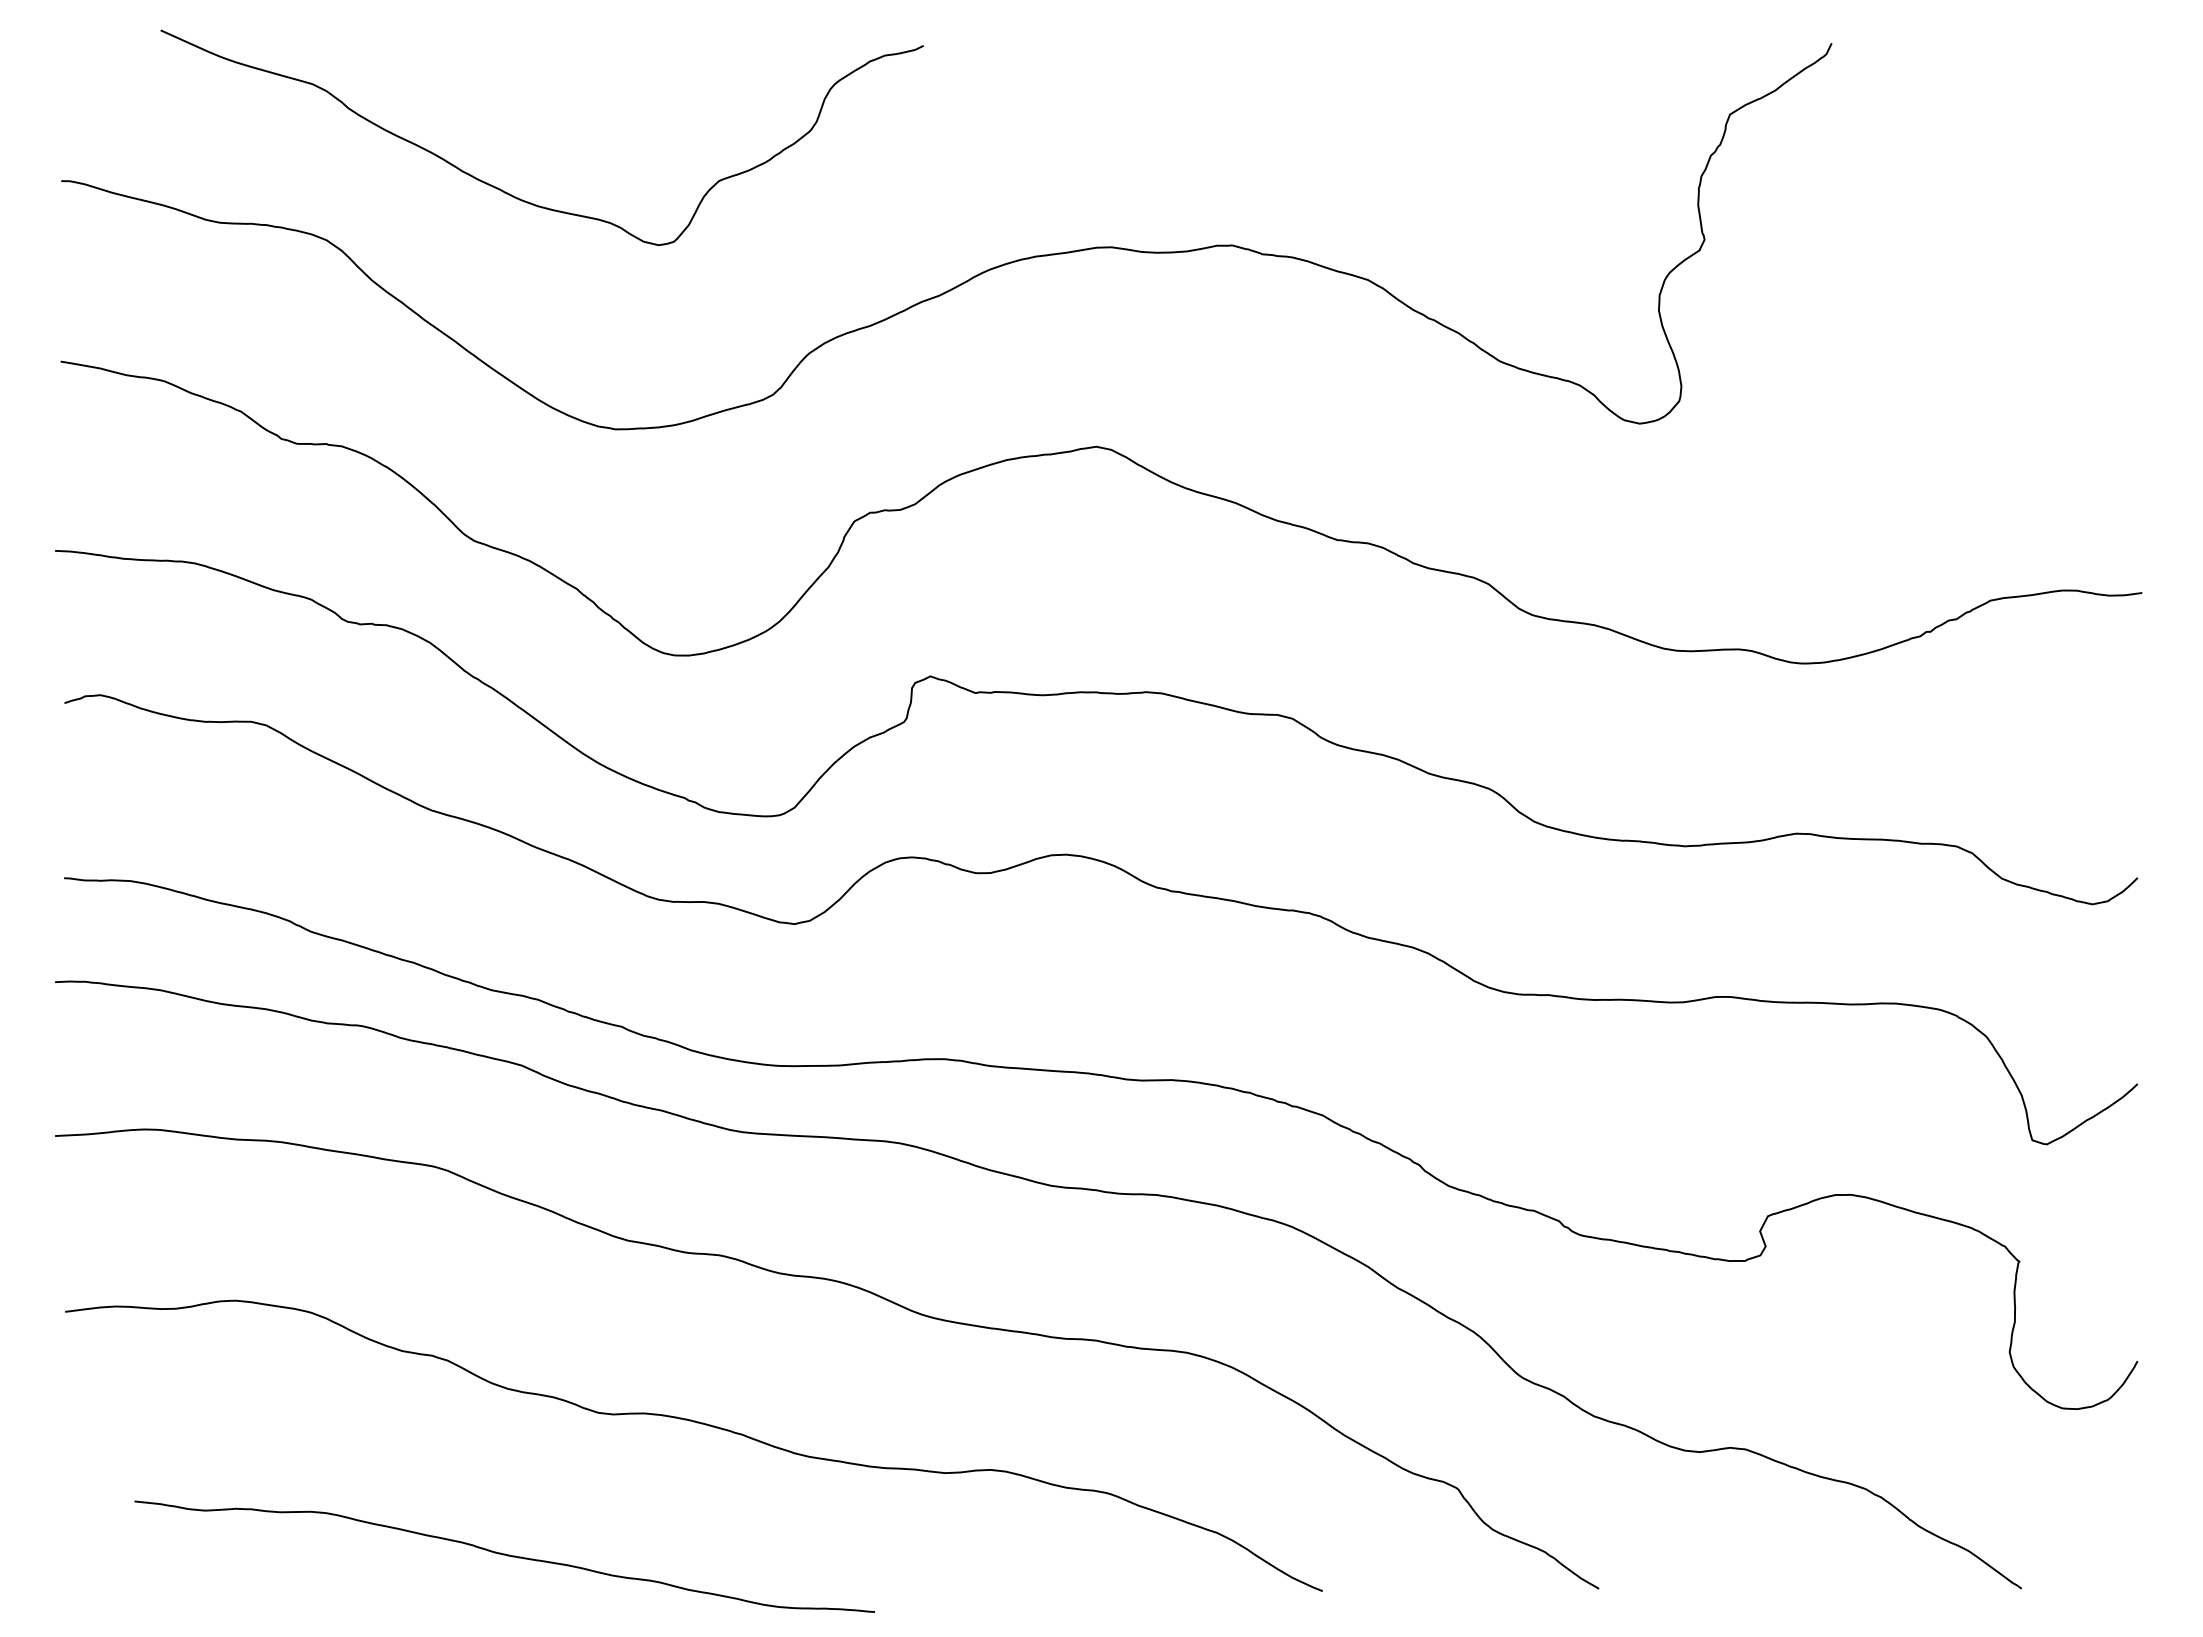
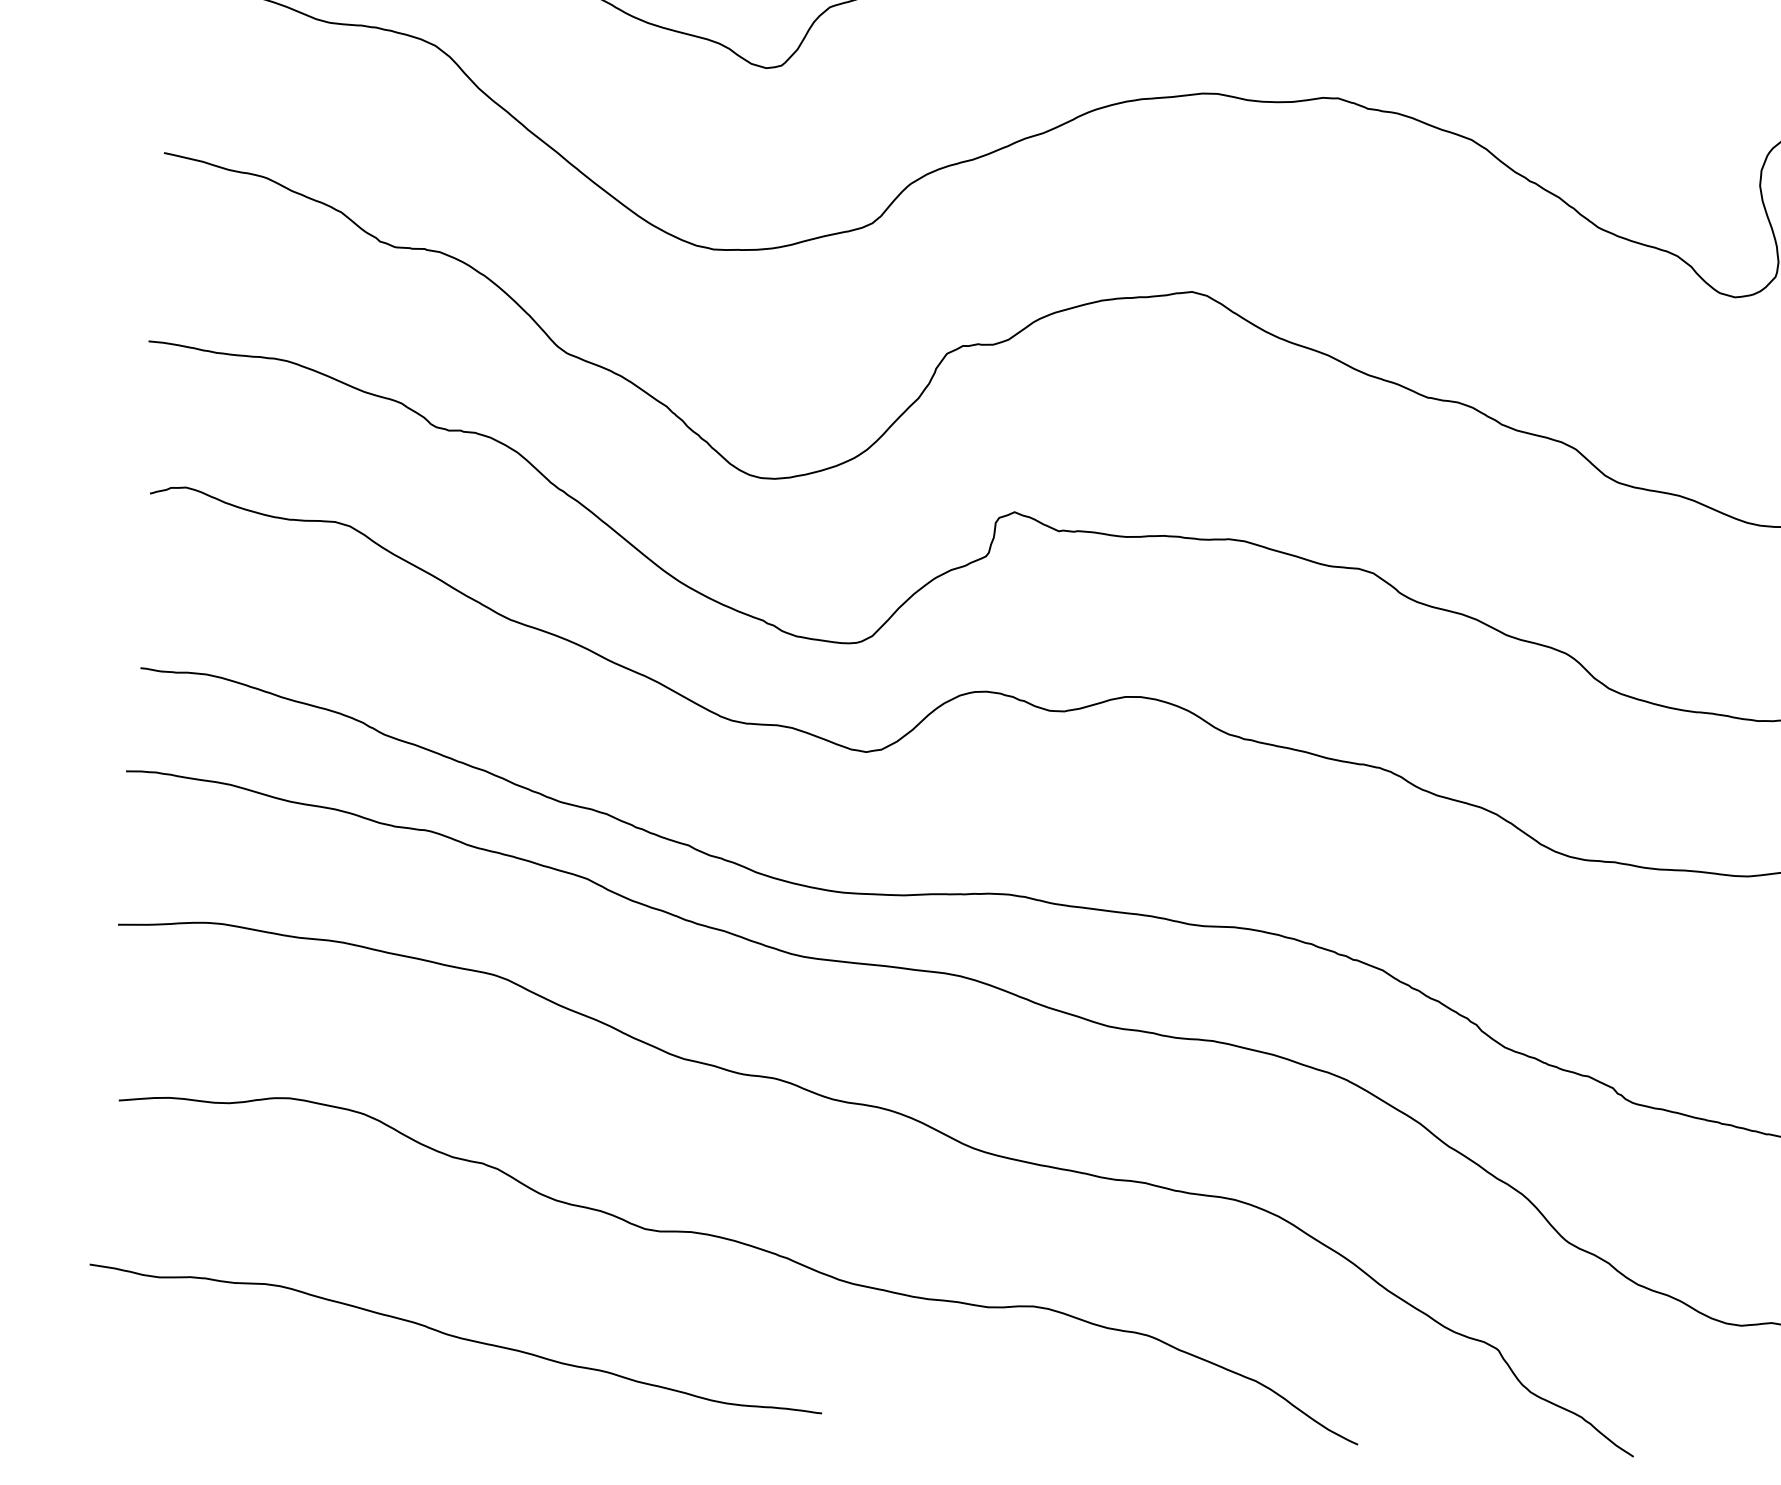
curve: (504, 1555) -> (455, 1337), moved

